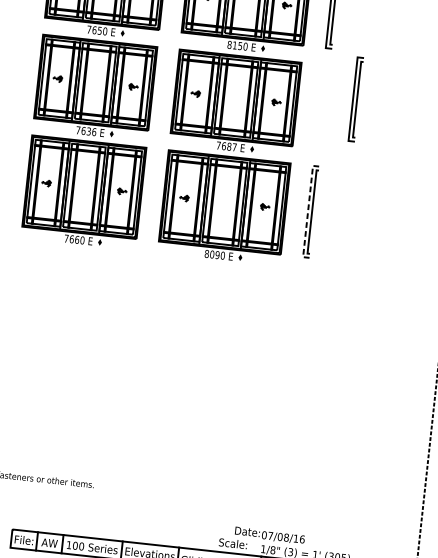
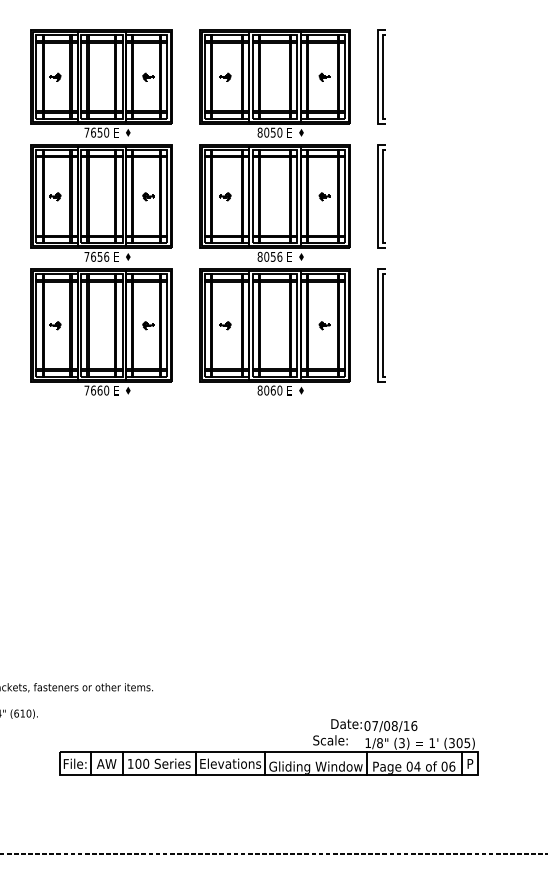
text: (234, 45) -> (266, 132), 8150 -> 8050
part: (356, 99) -> (381, 196), moved
text: (89, 130) -> (100, 255), 7636 -> 7656
text: (226, 146) -> (269, 256), 7687 -> 8056
line: (307, 210) -> (377, 324), dashed -> solid
text: (216, 255) -> (272, 390), 8090 -> 8060

